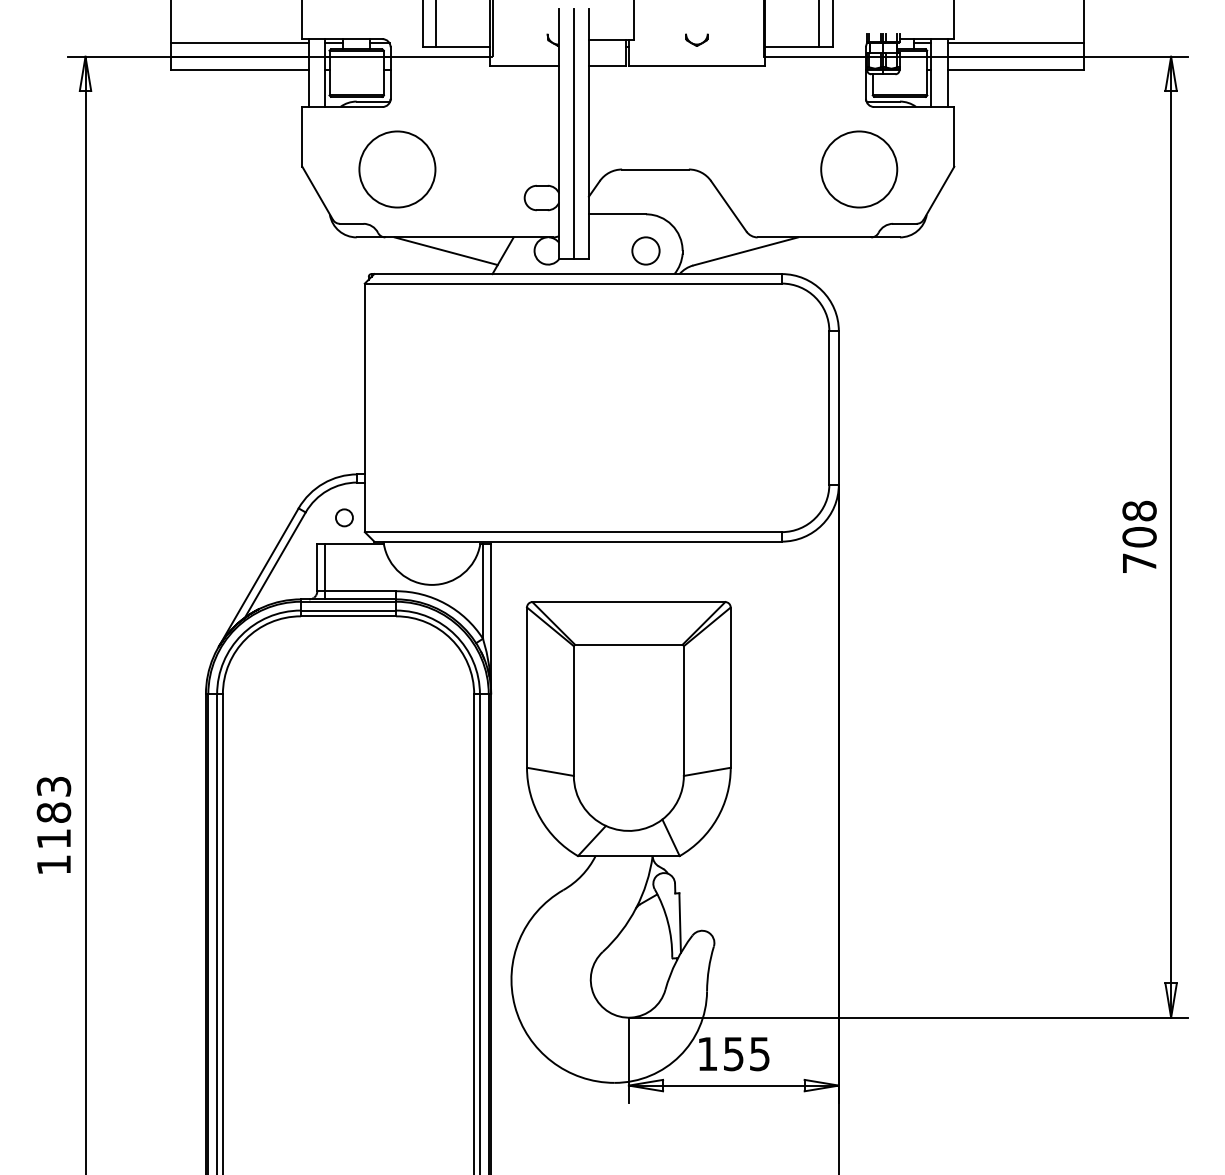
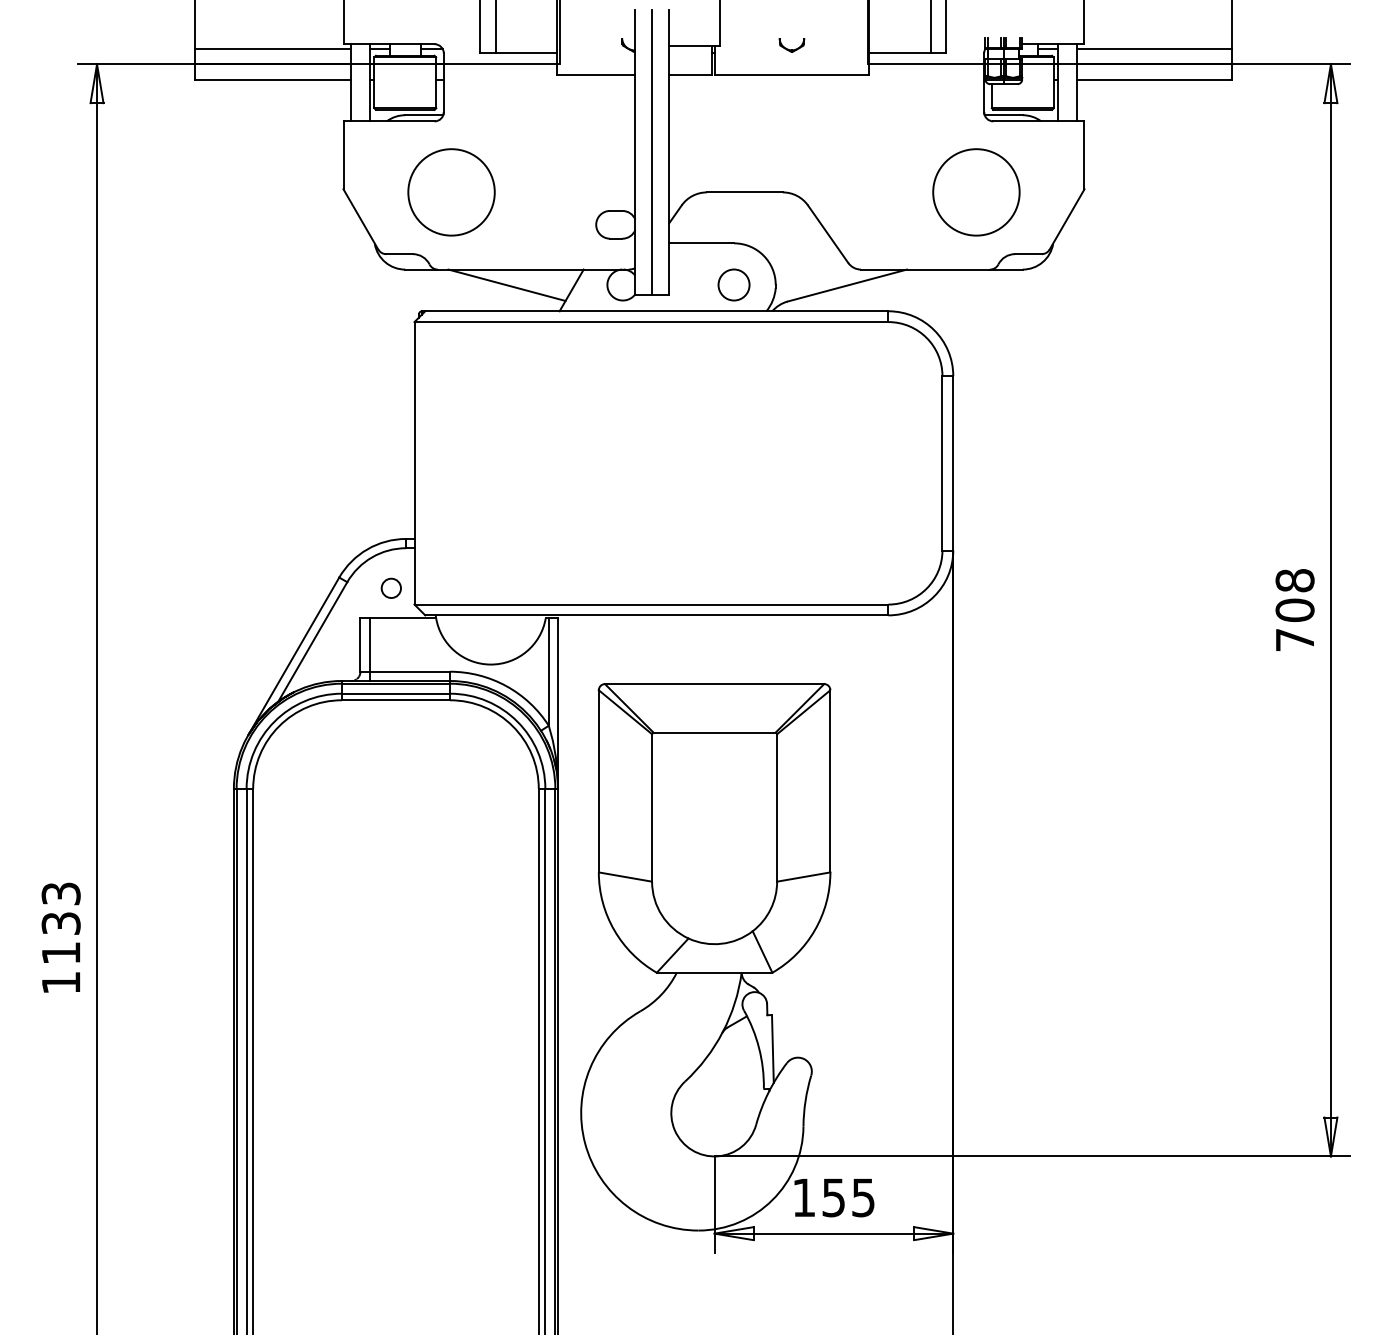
text: (53, 812) -> (60, 923), 1183 -> 1133

